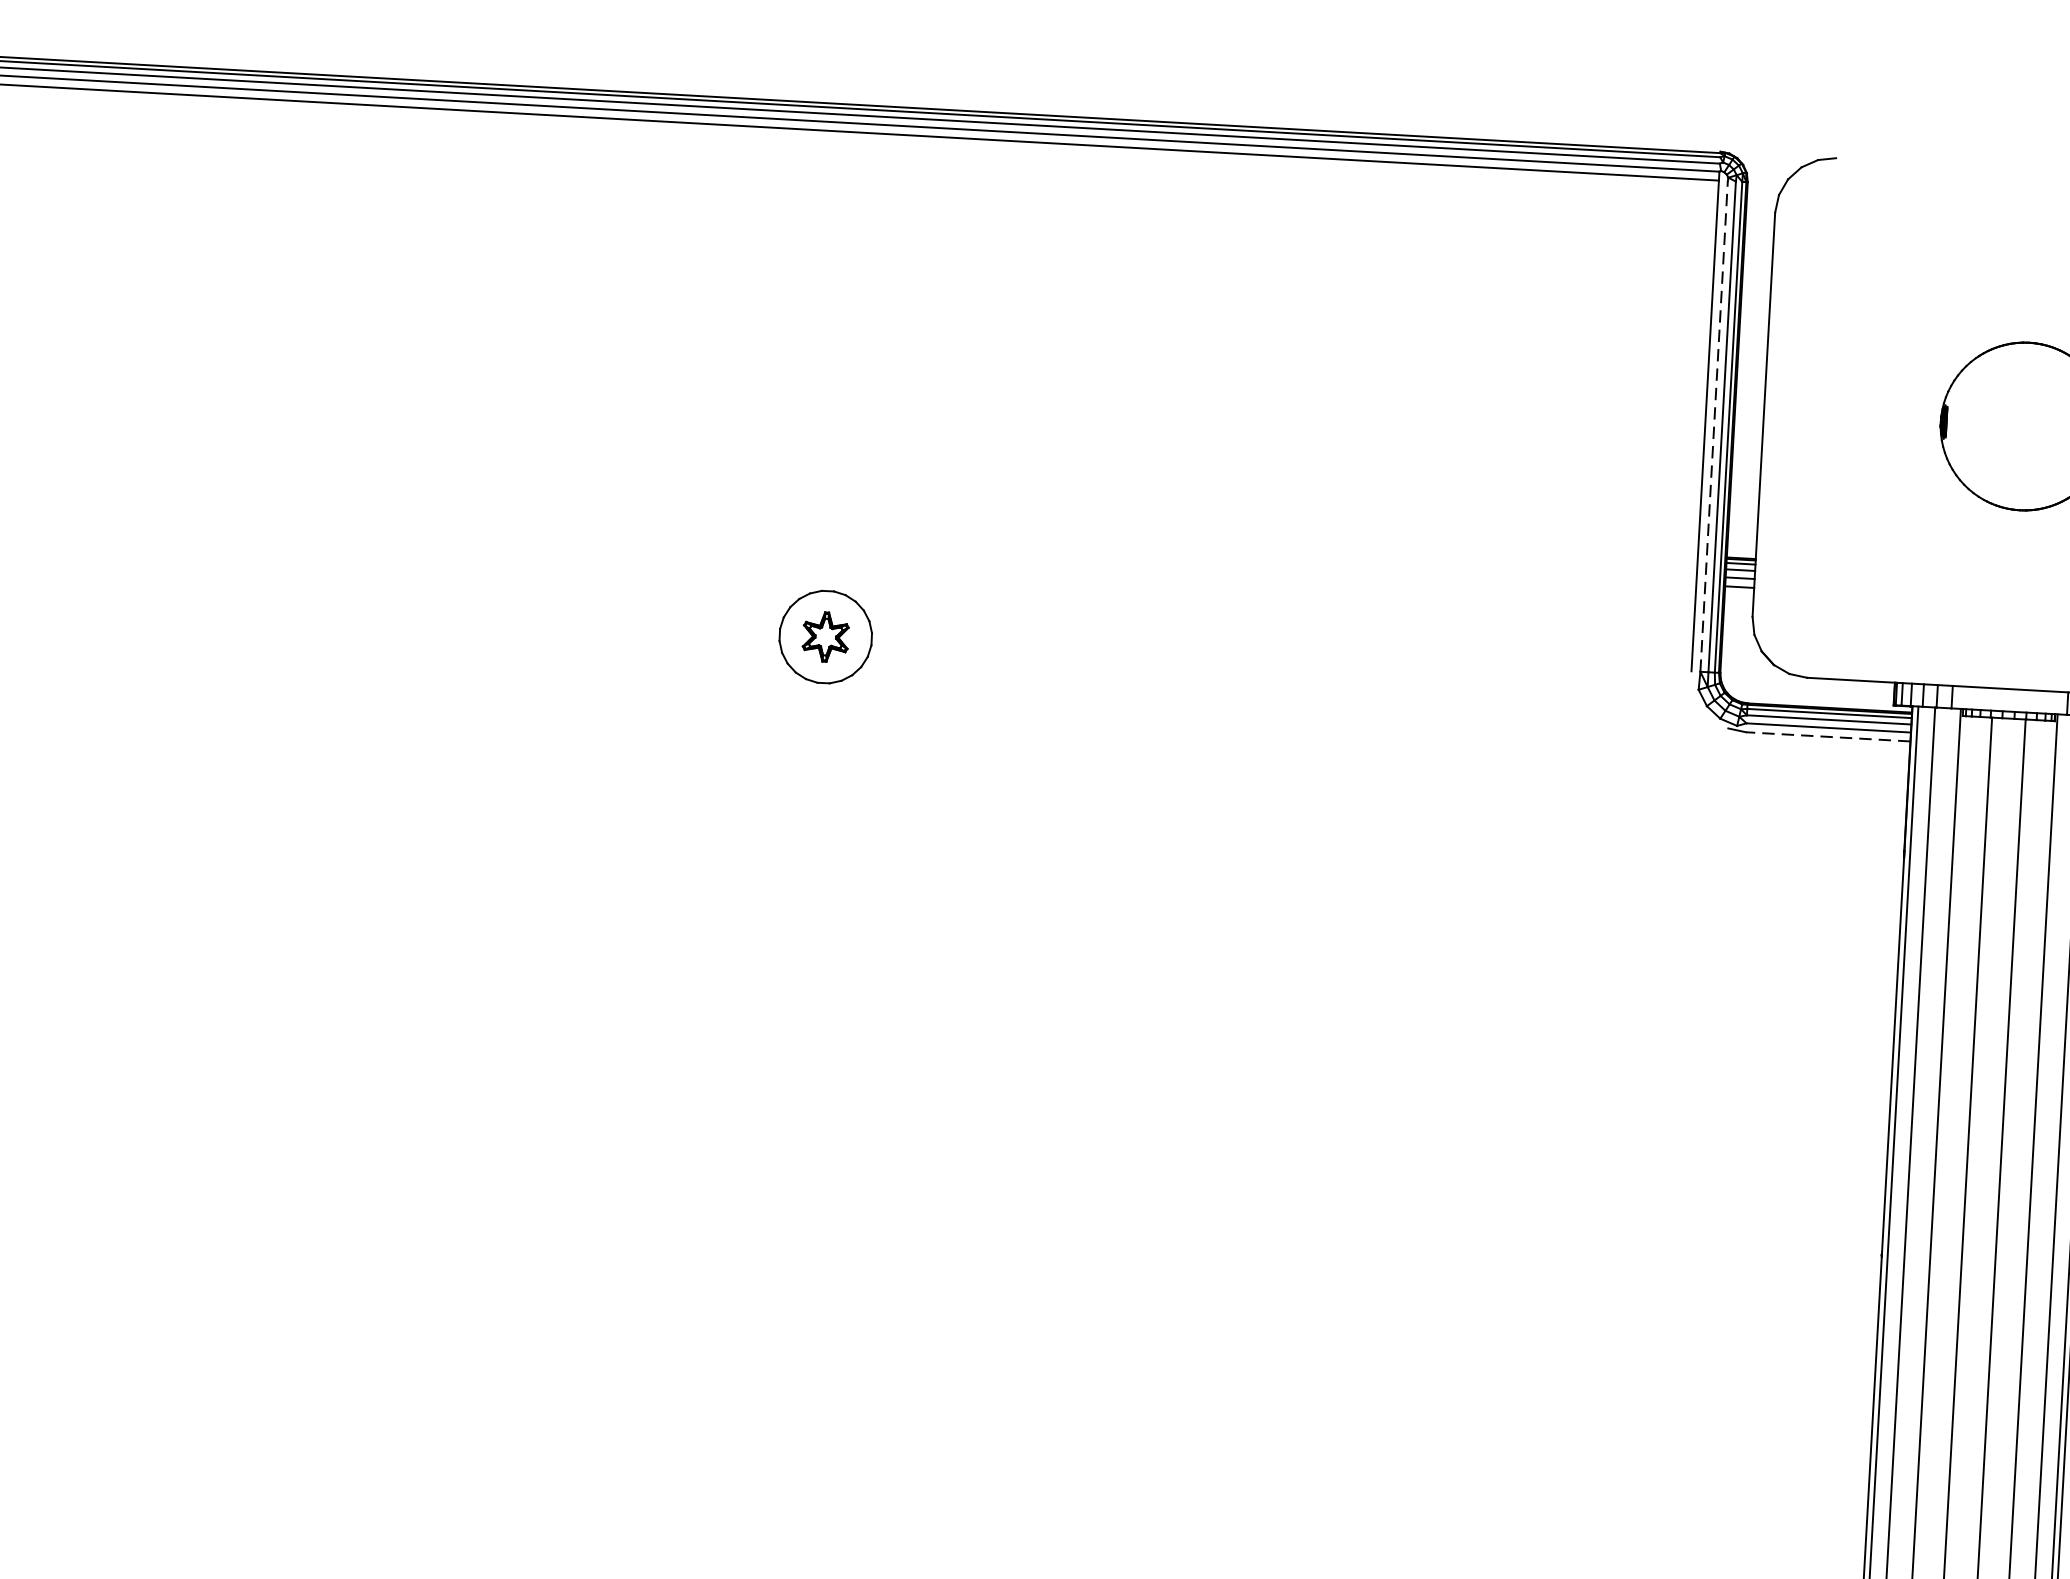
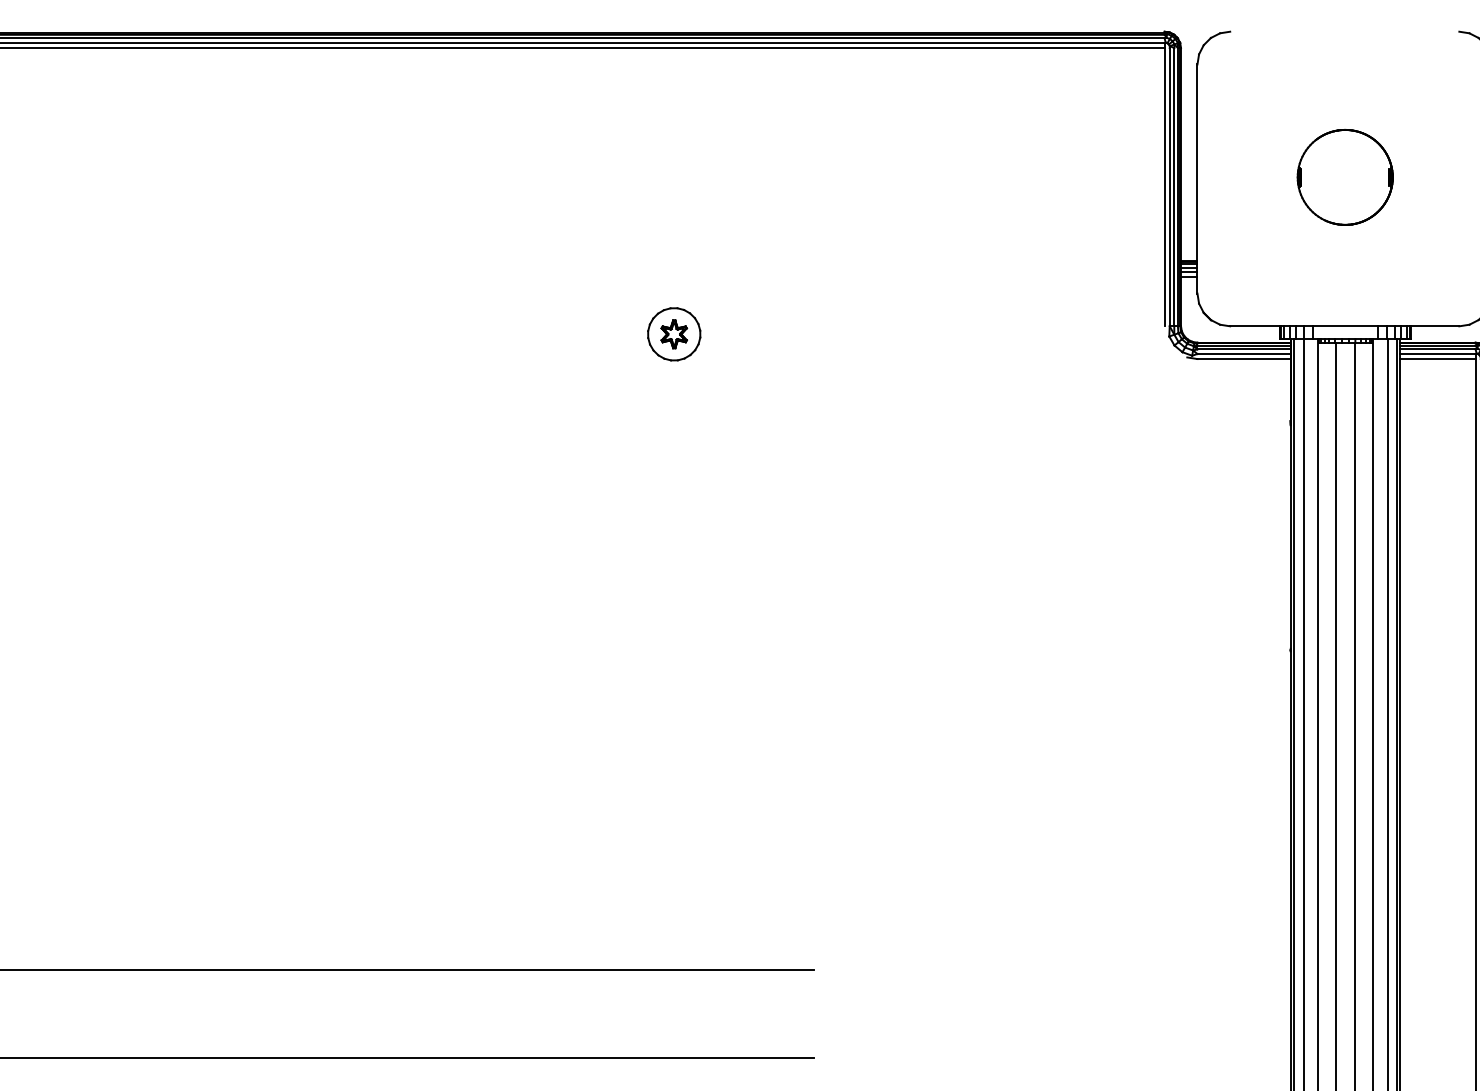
line: (1713, 425) -> (1169, 186), dashed -> solid
line: (1829, 737) -> (1244, 359), dashed -> solid

